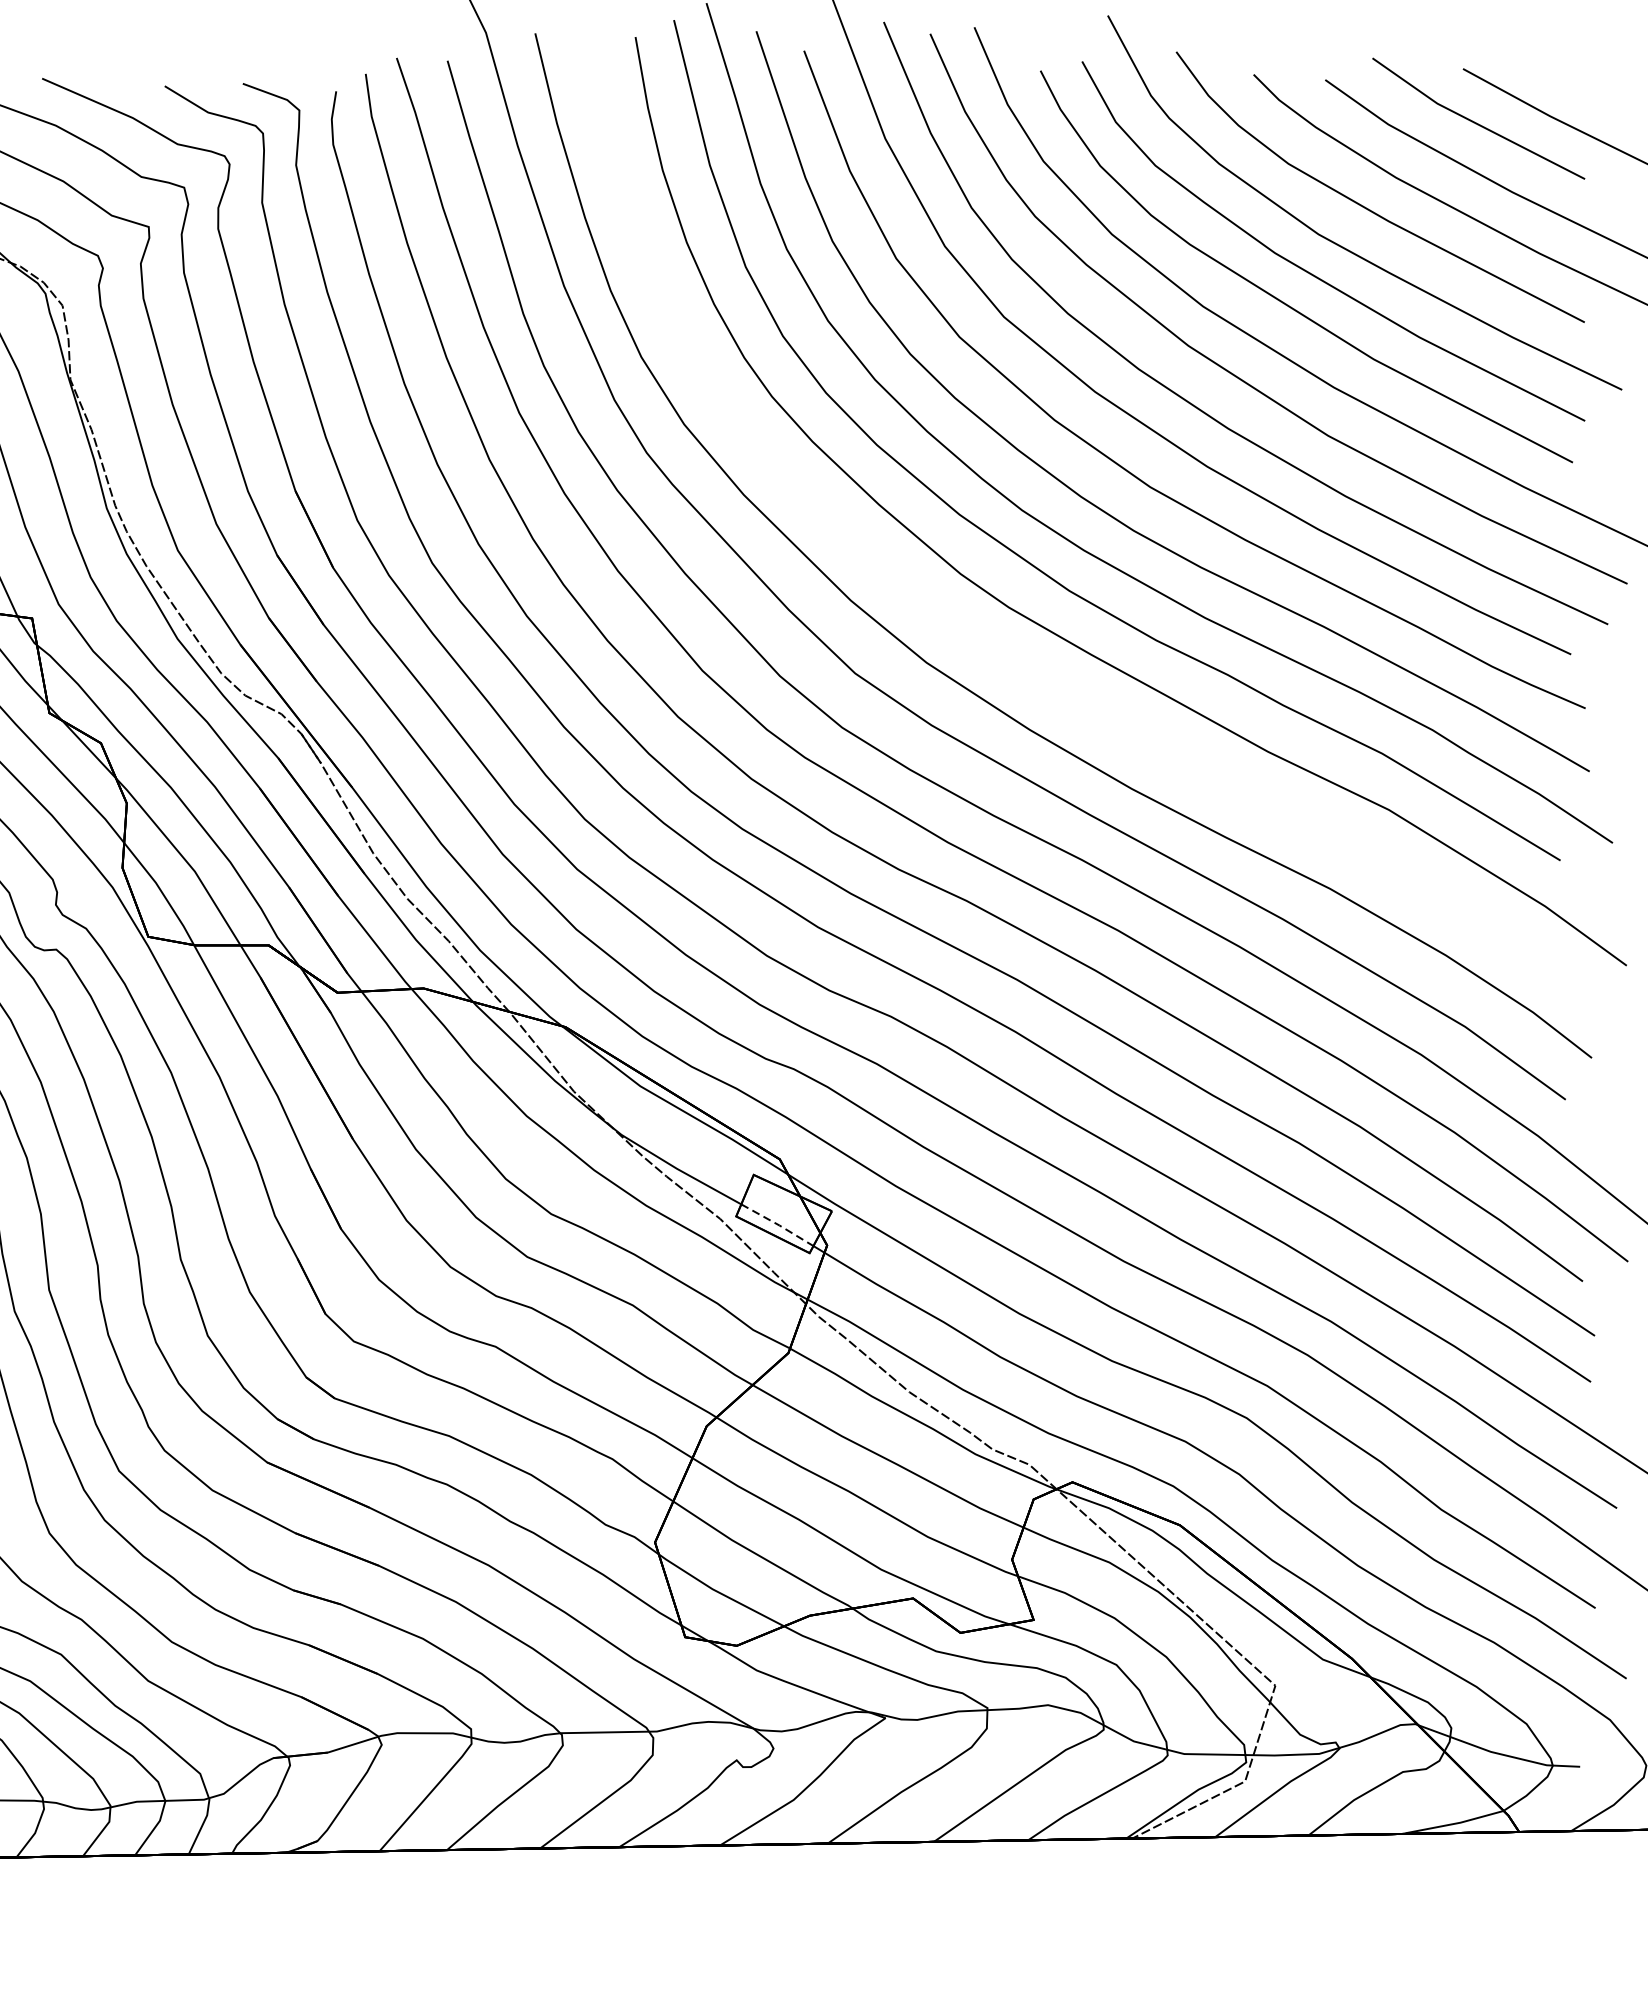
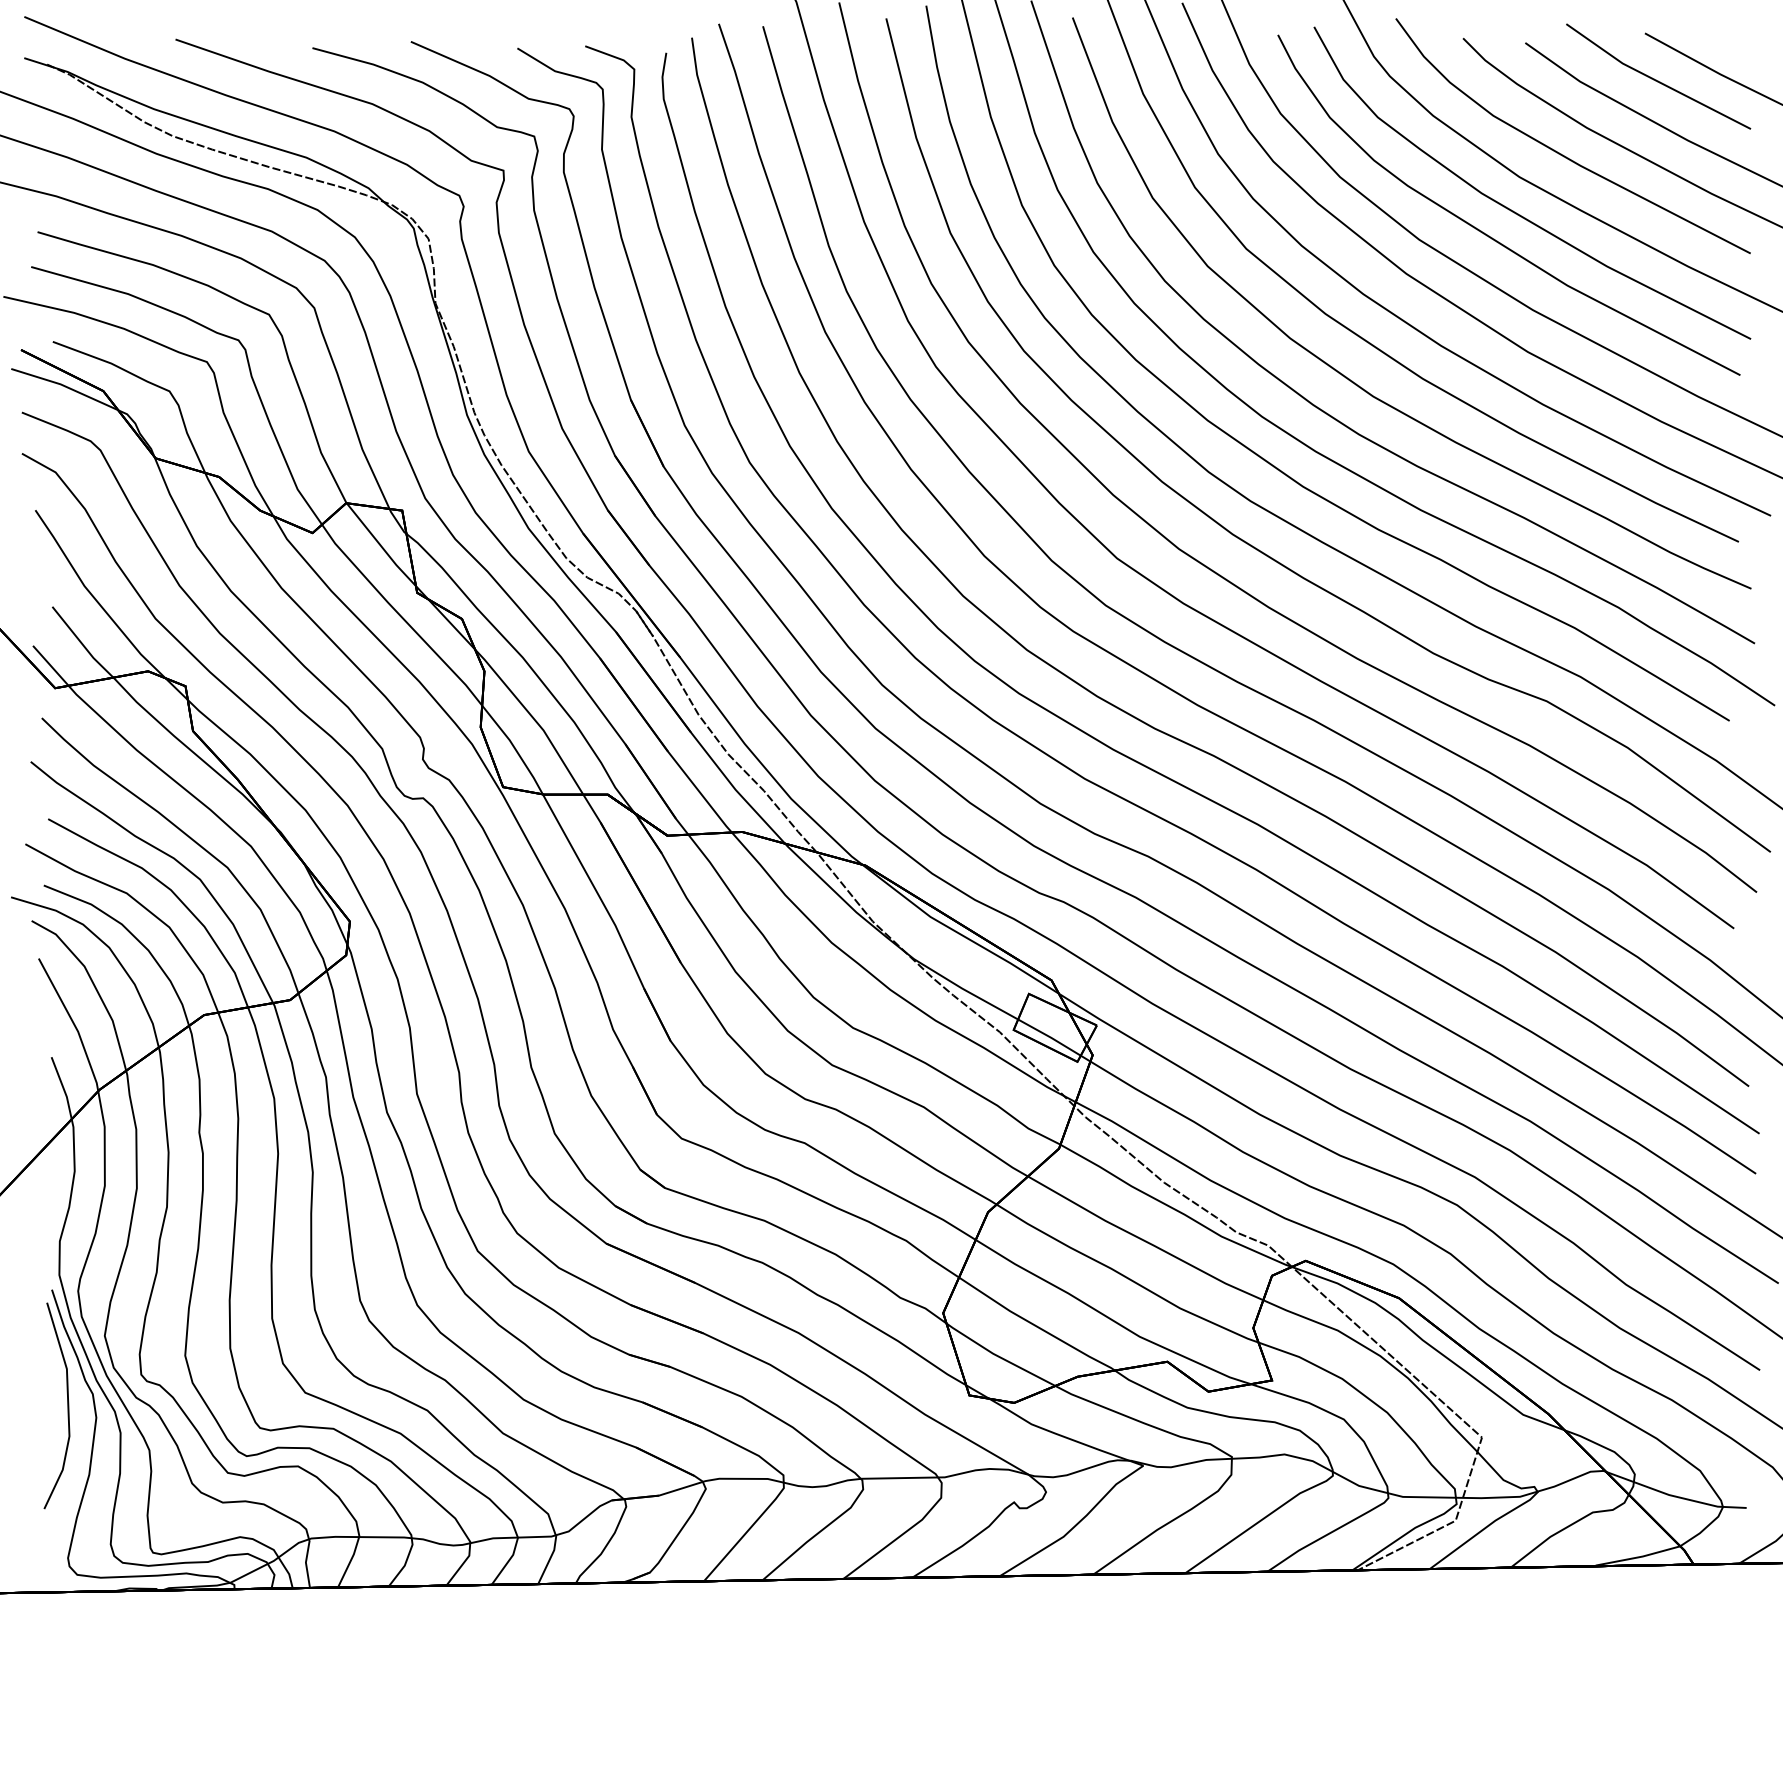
curve: (1019, 663) -> (1259, 549), added
line: (778, 1225) -> (1050, 1037), dashed -> solid

